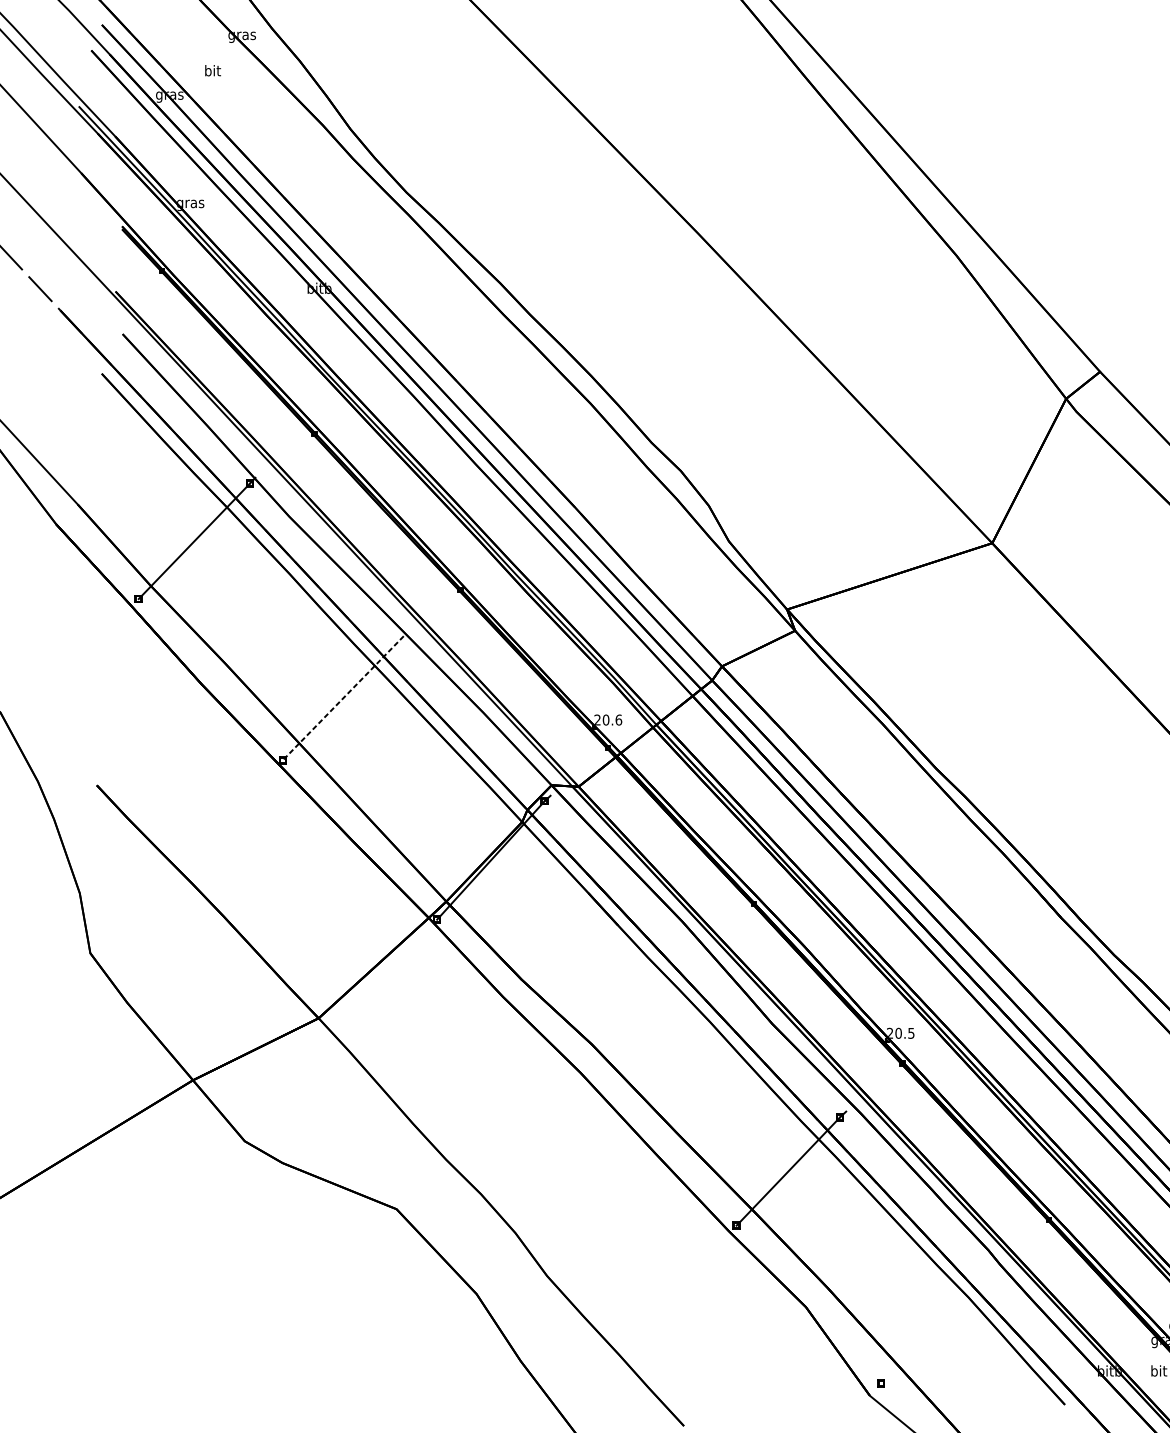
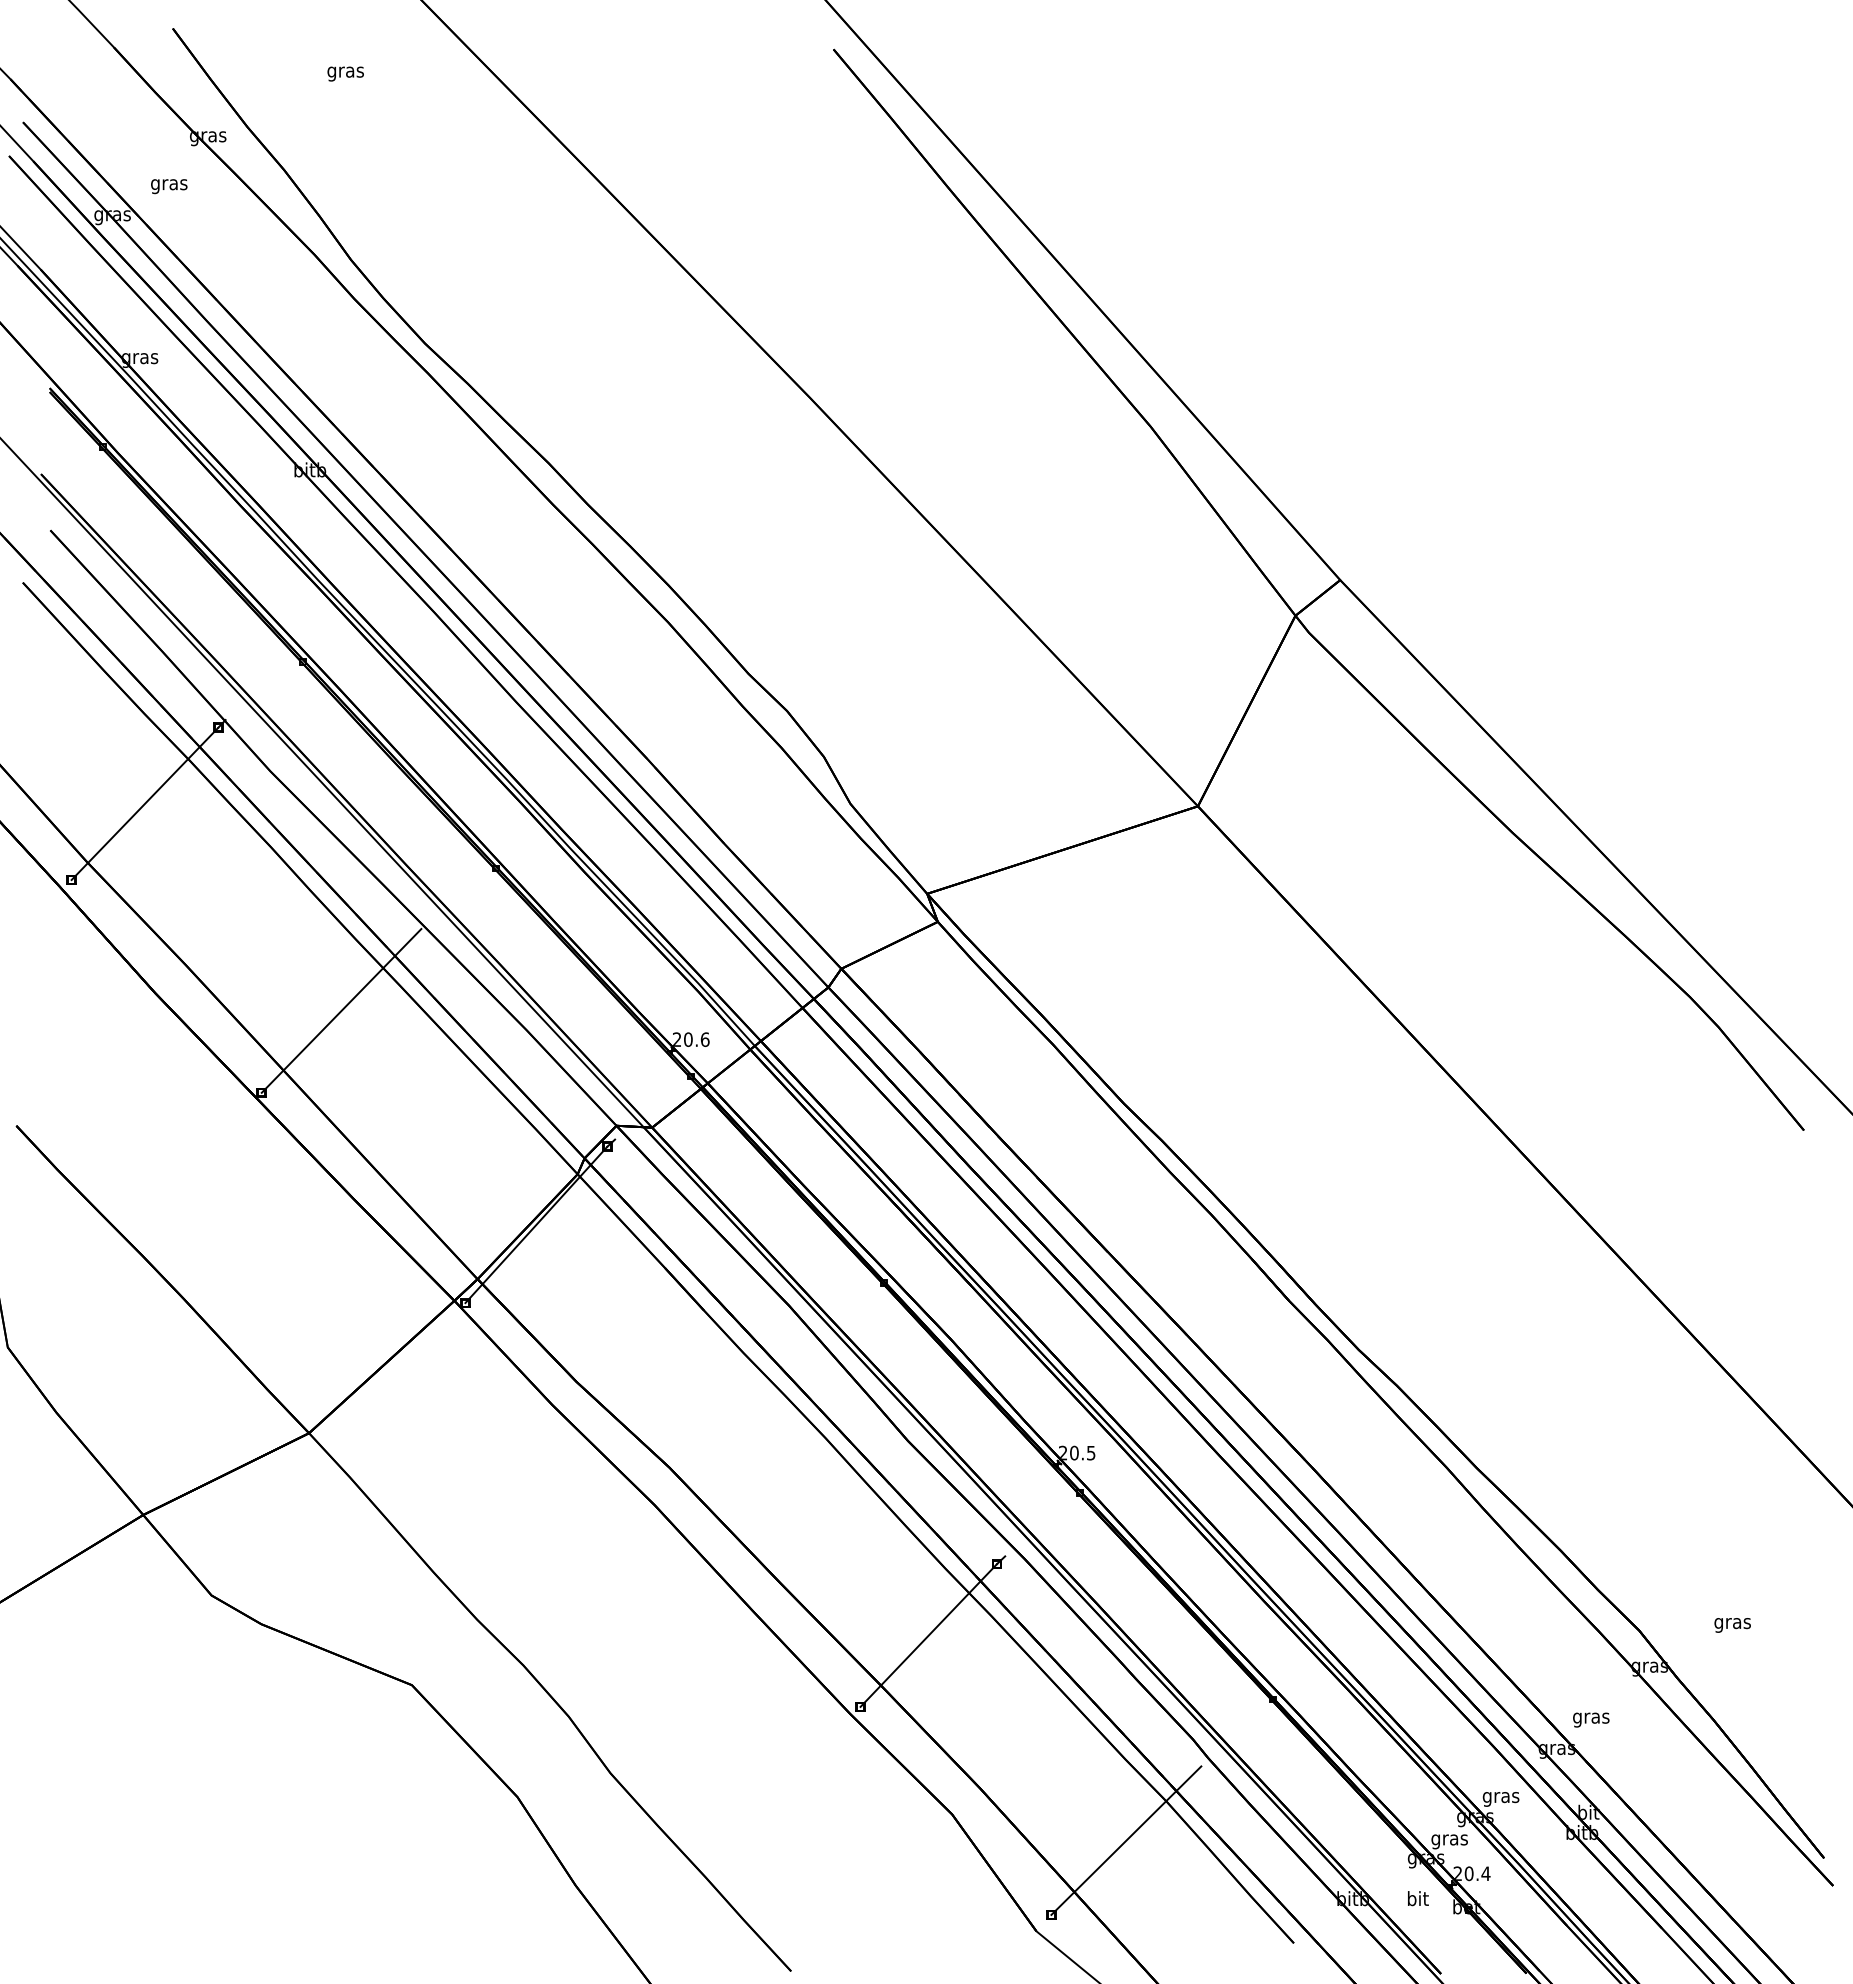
text: (212, 72) -> (169, 184), bit -> gras
line: (343, 698) -> (341, 1011), dashed -> solid
line: (938, 1326) -> (1126, 1840), added

